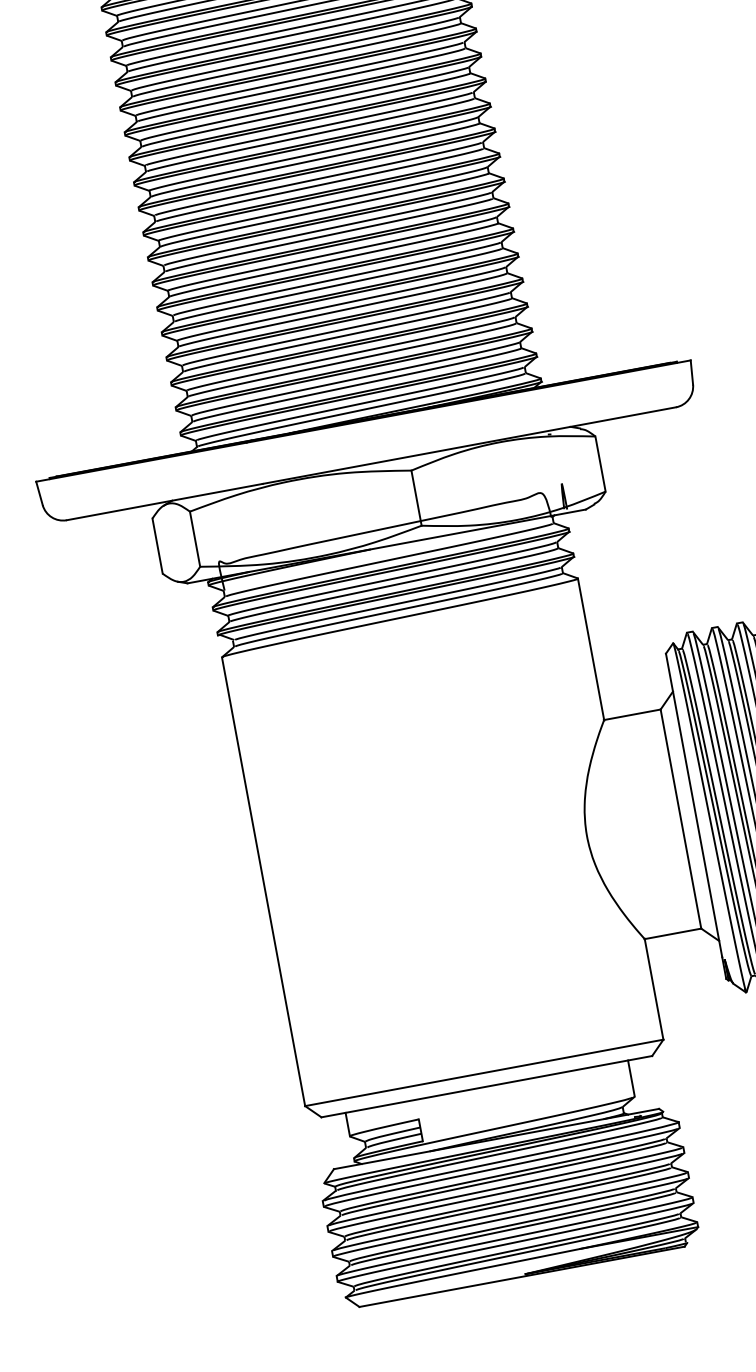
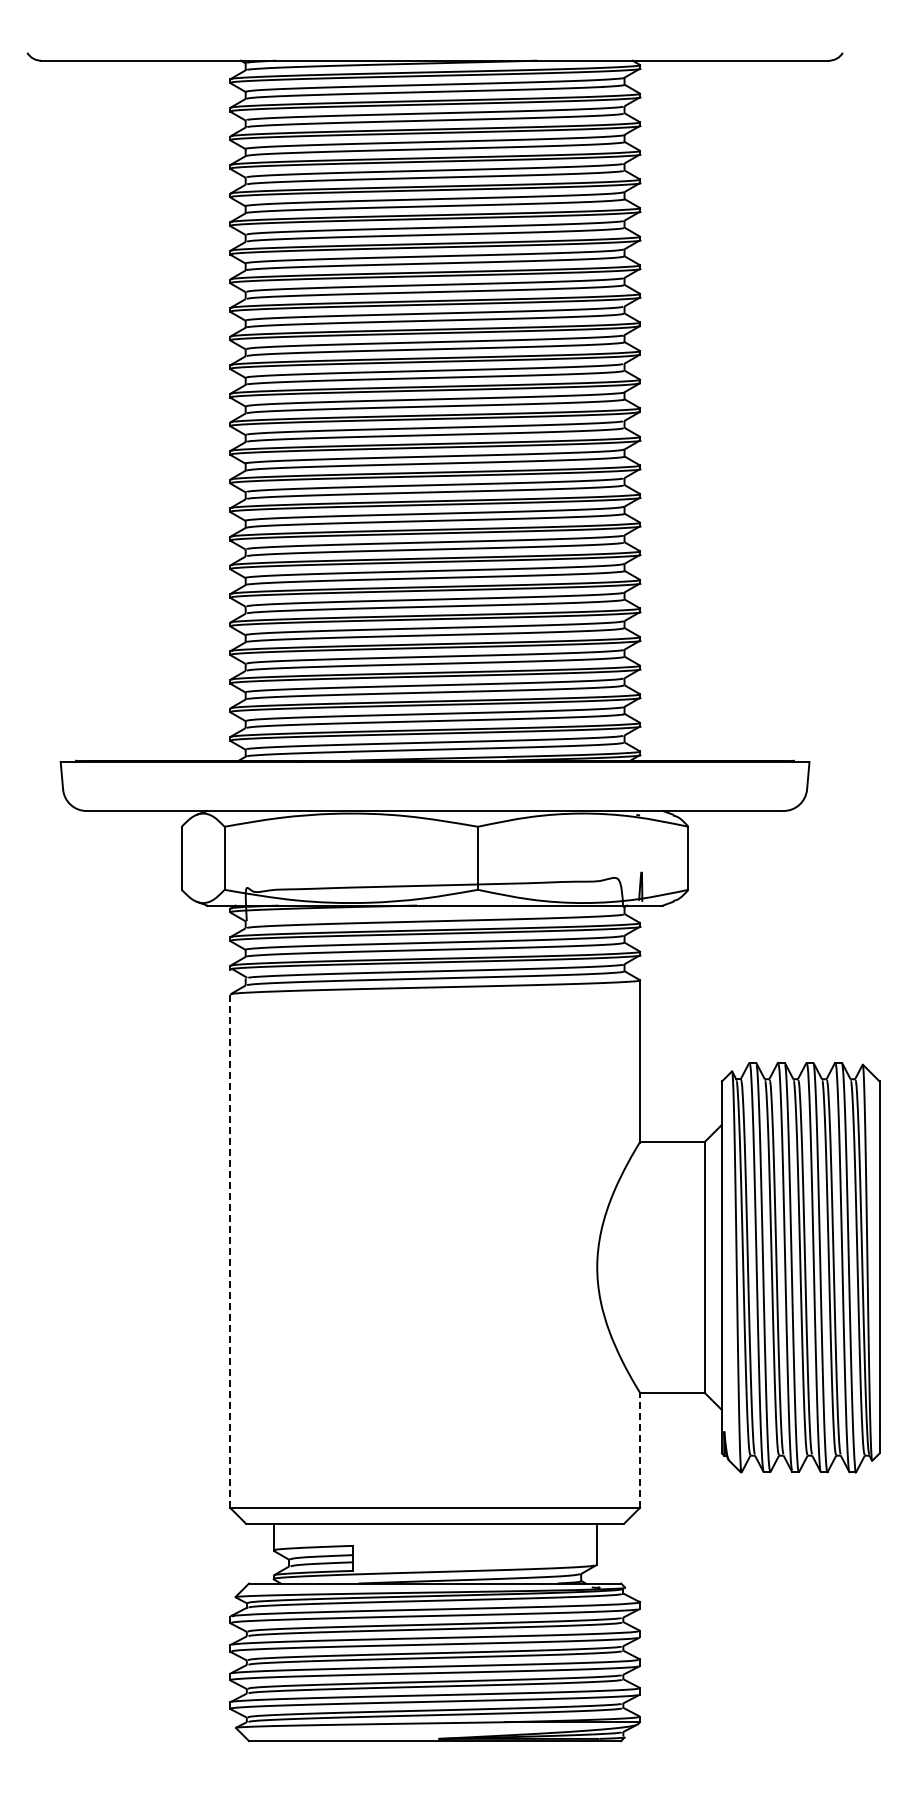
line: (263, 881) -> (230, 1251), solid -> dashed
line: (654, 989) -> (640, 1450), solid -> dashed

